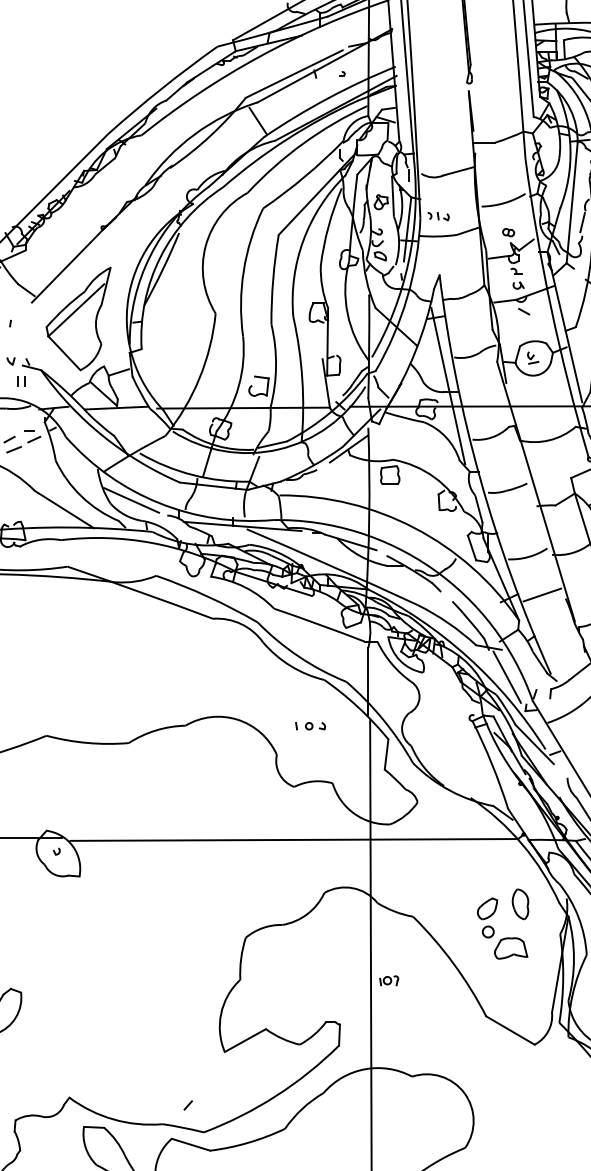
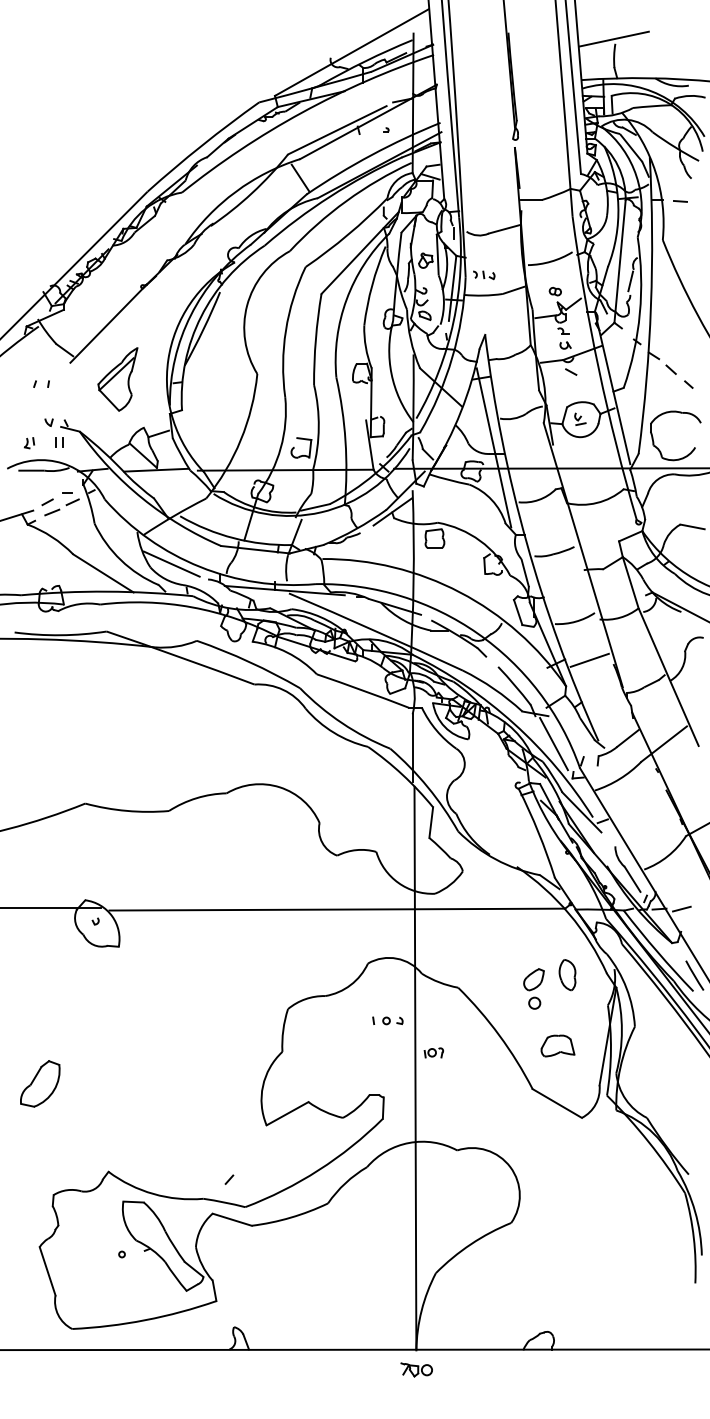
part: (78, 318) -> (117, 379), size x0.6
part: (310, 725) -> (387, 1020), moved
part: (510, 947) -> (557, 1045), moved

